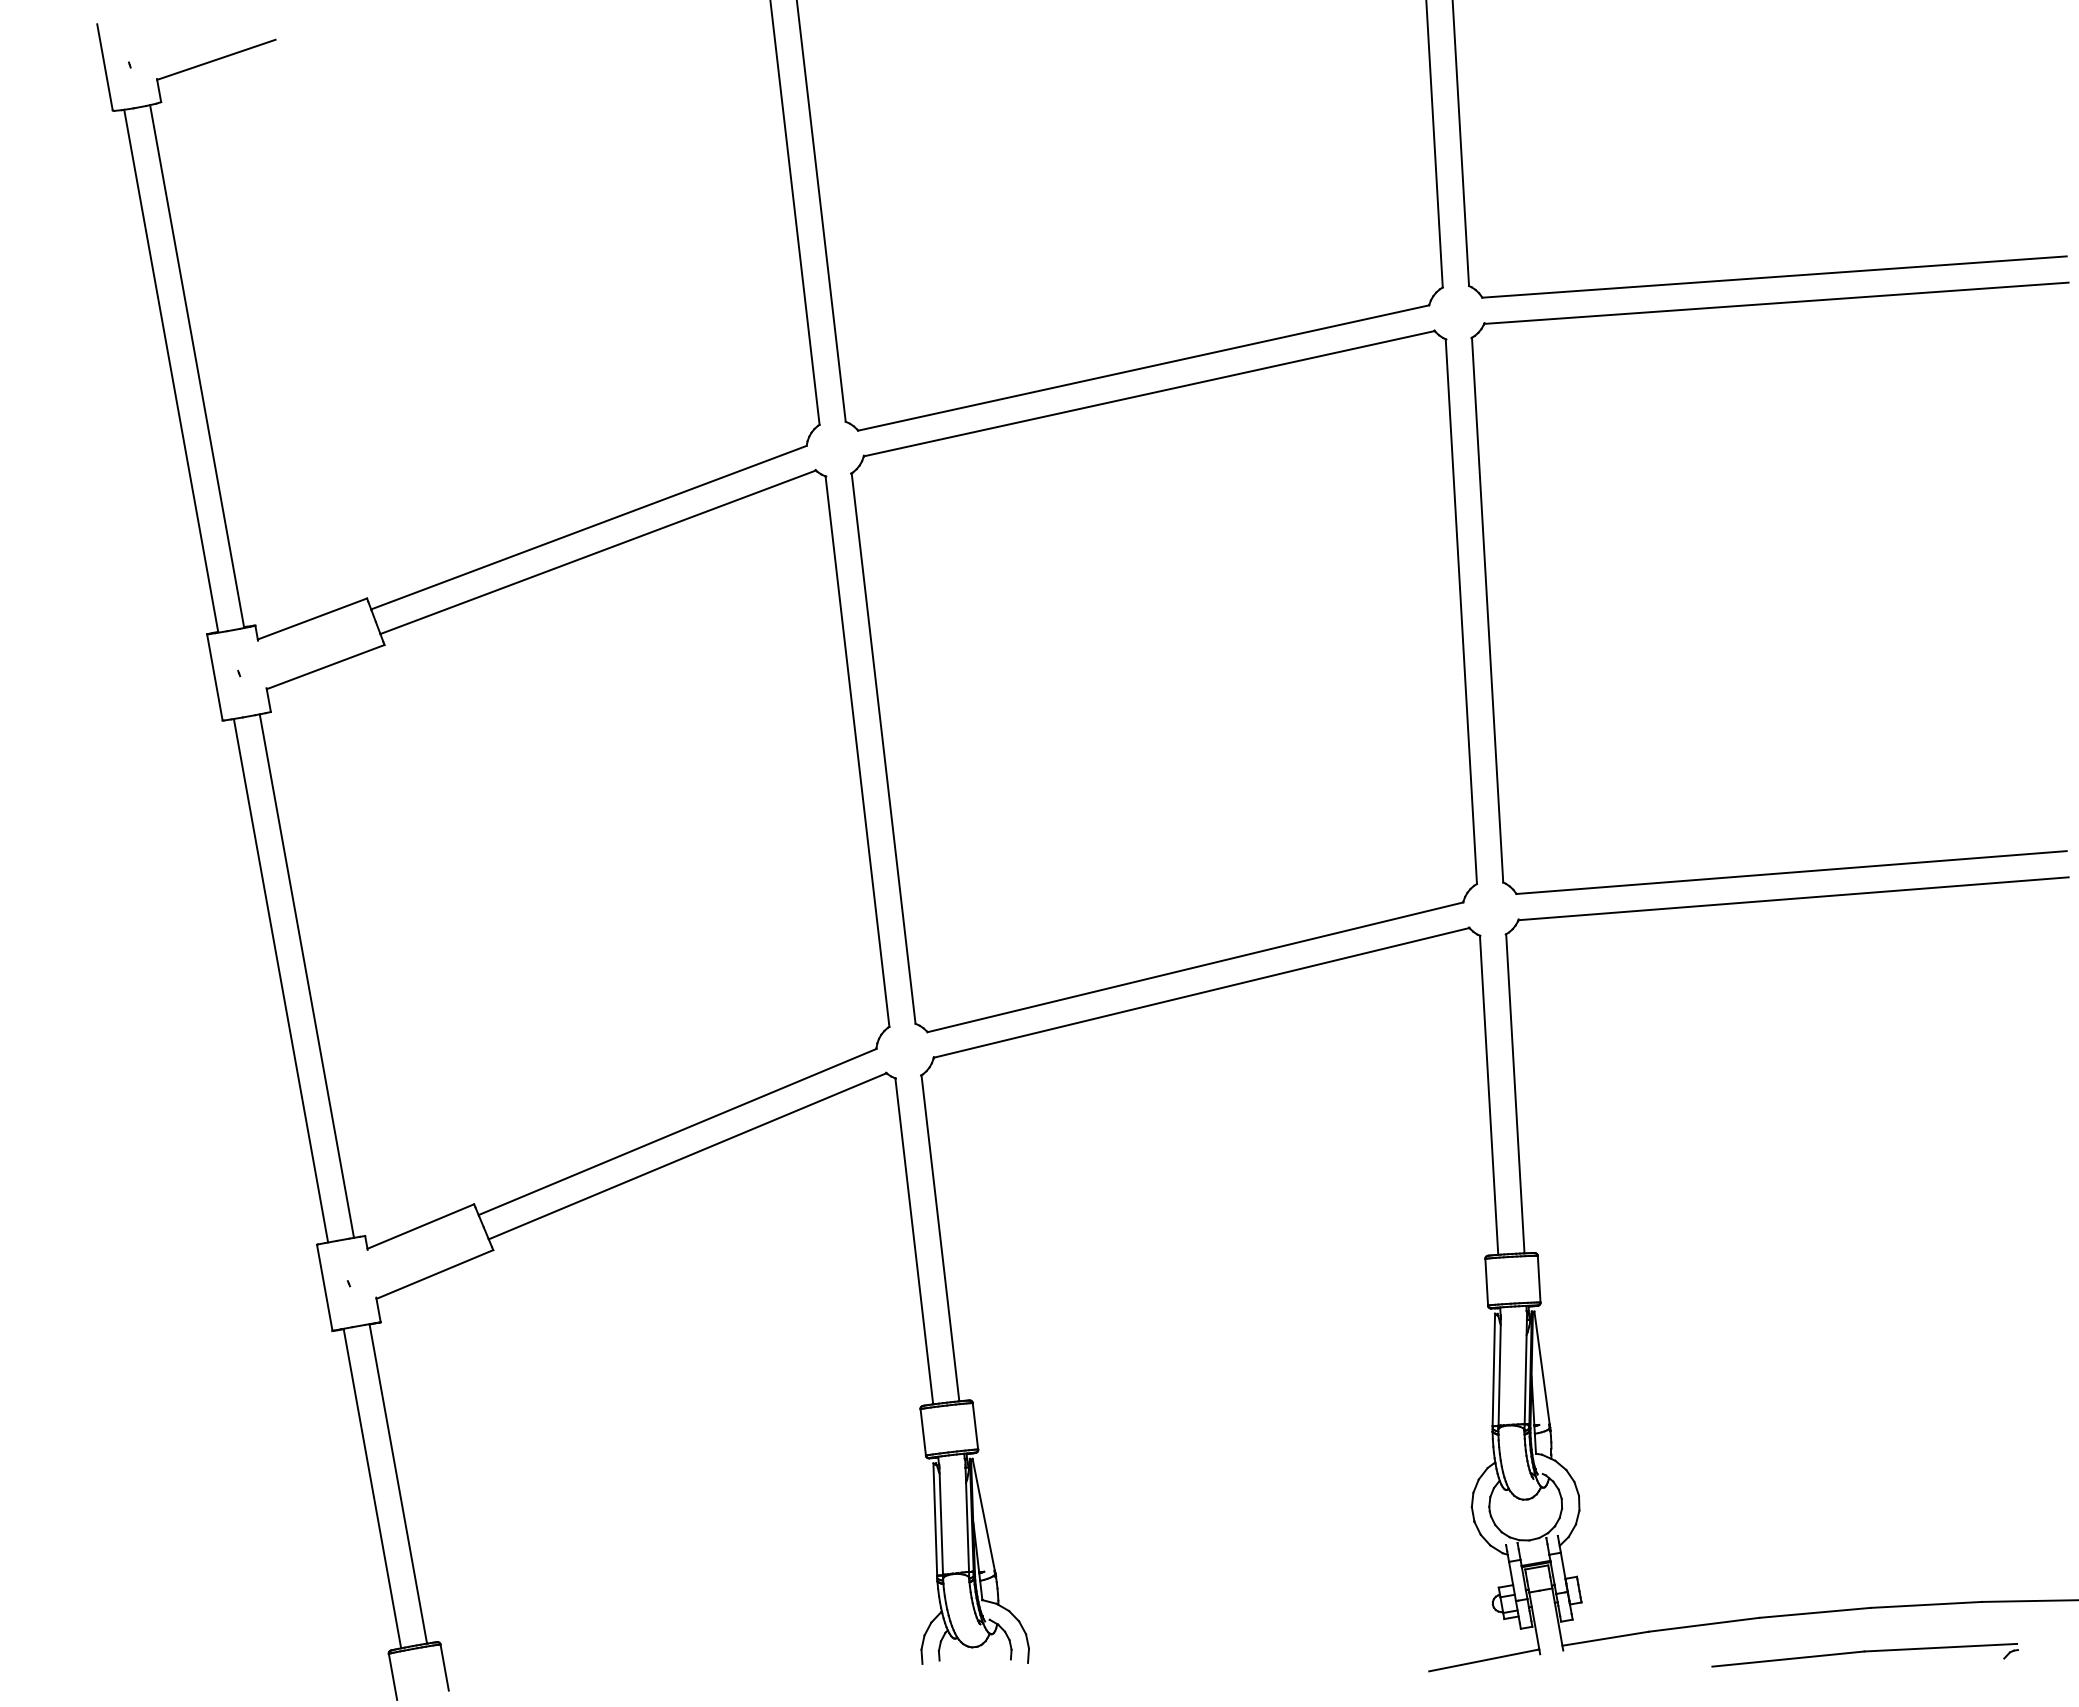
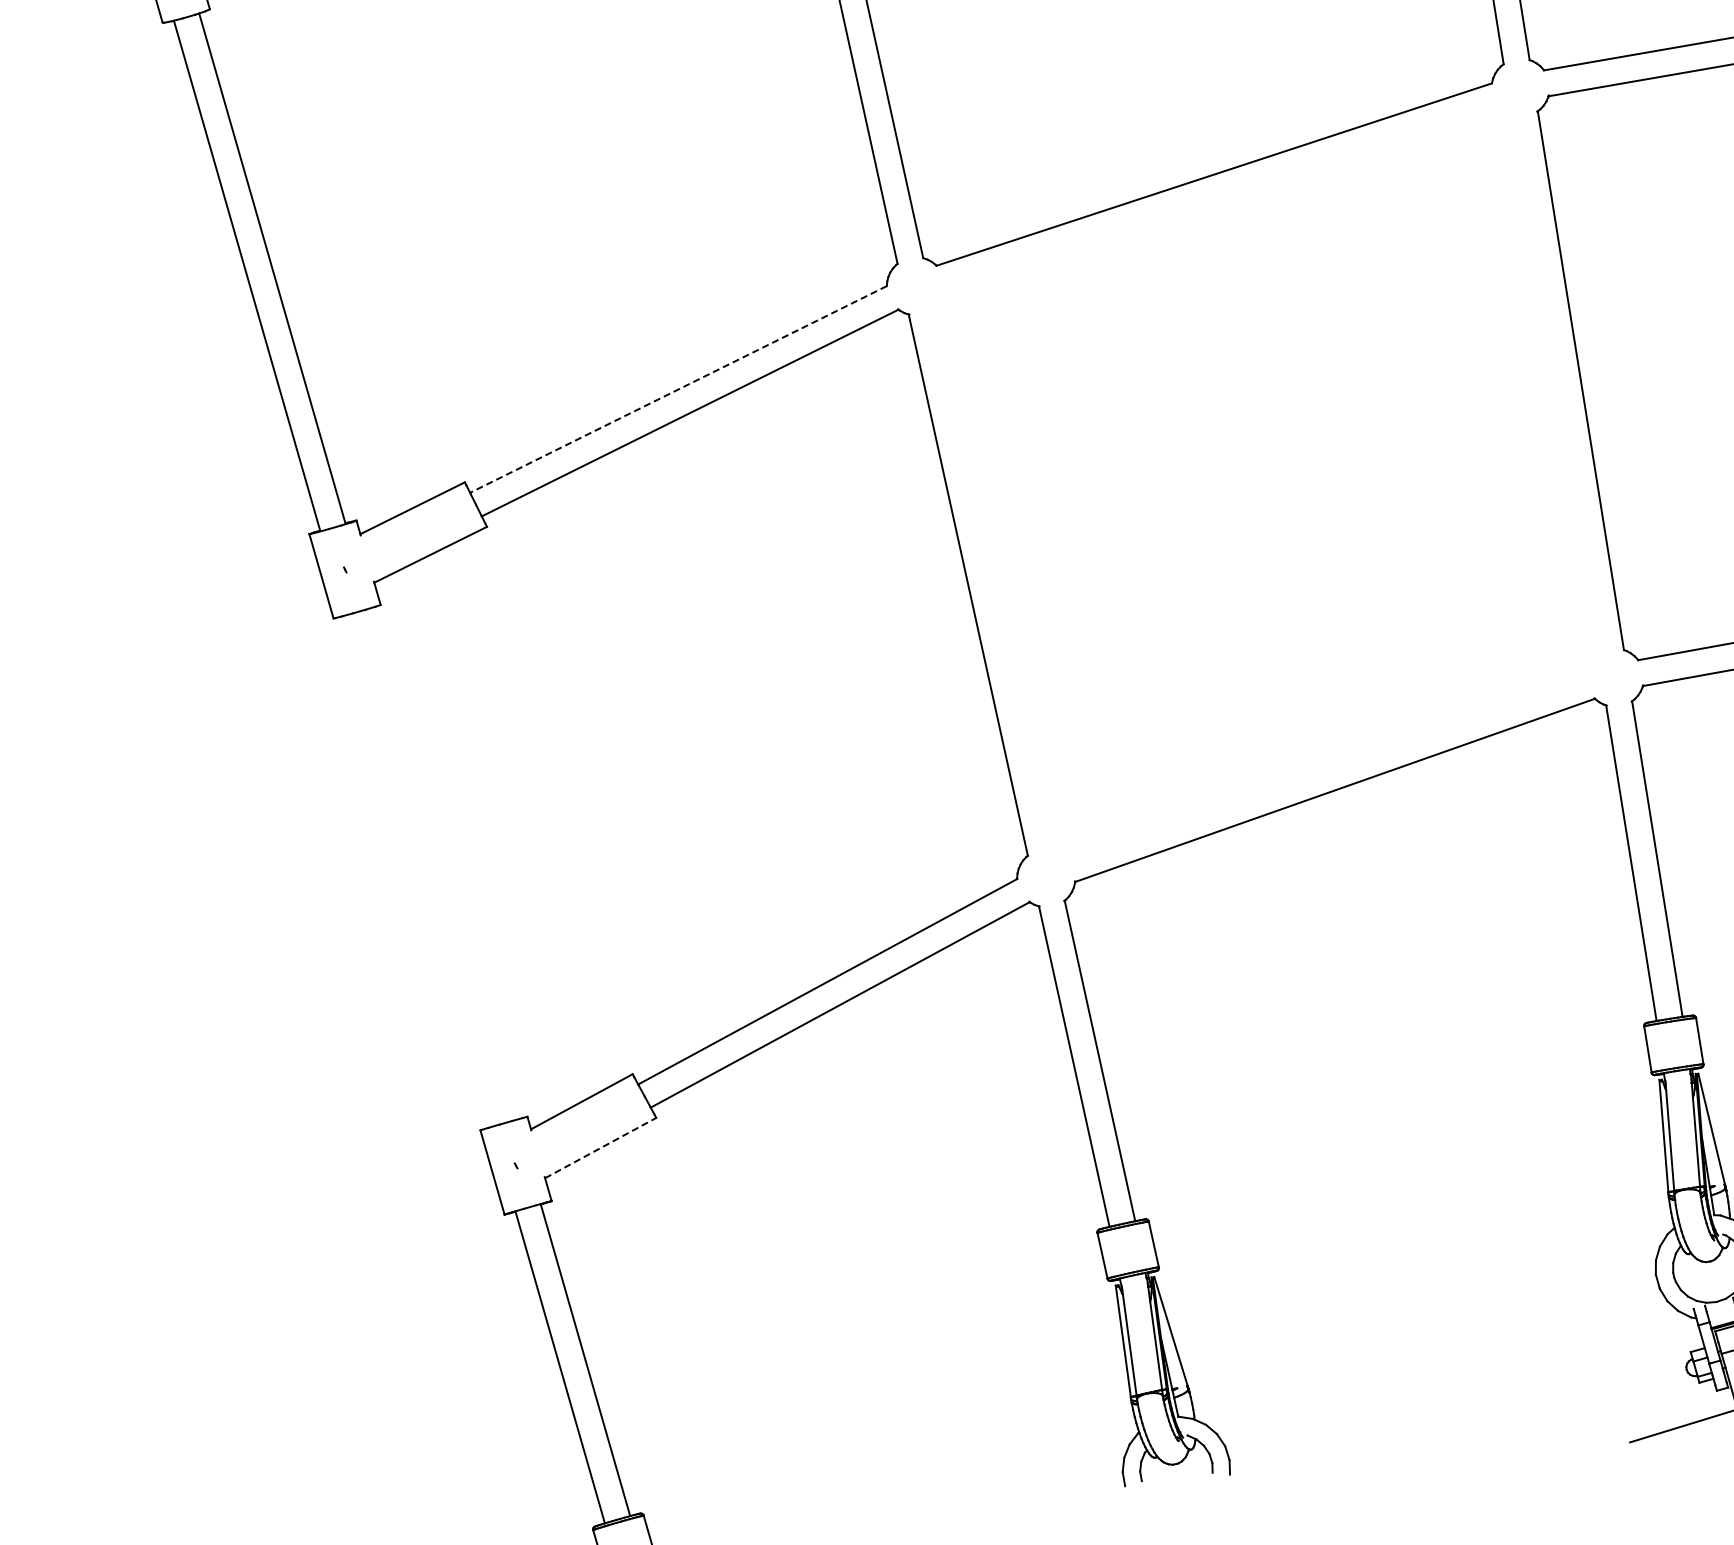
line: (588, 527) -> (678, 389), solid -> dashed
part: (1163, 681) -> (1265, 484), removed
line: (306, 975) -> (442, 863), removed
line: (280, 980) -> (417, 871), removed
line: (435, 1274) -> (601, 1147), solid -> dashed

